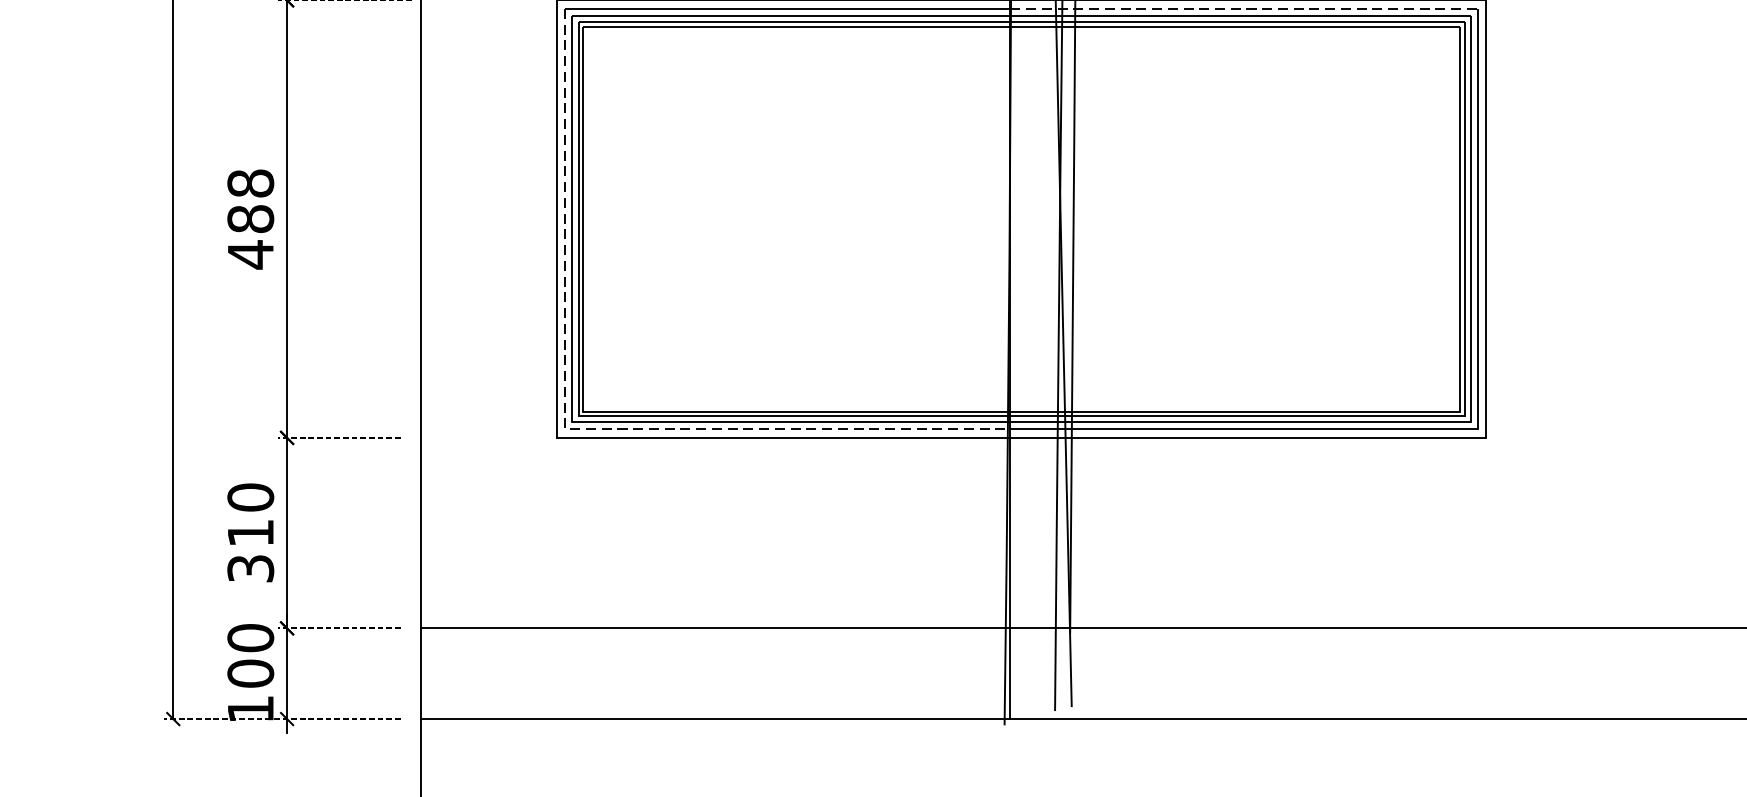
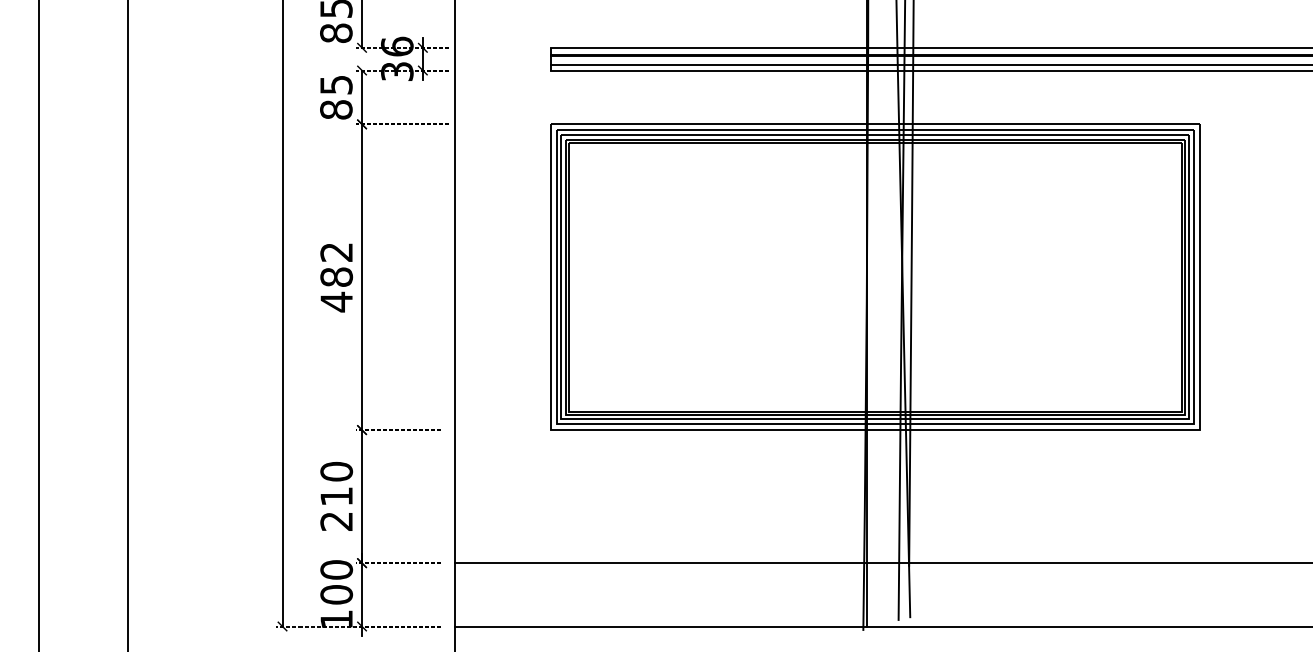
line: (1245, 9) -> (1031, 130), dashed -> solid
text: (250, 183) -> (336, 252), 488 -> 482
line: (576, 429) -> (564, 424), dashed -> solid
text: (250, 568) -> (336, 521), 310 -> 210

